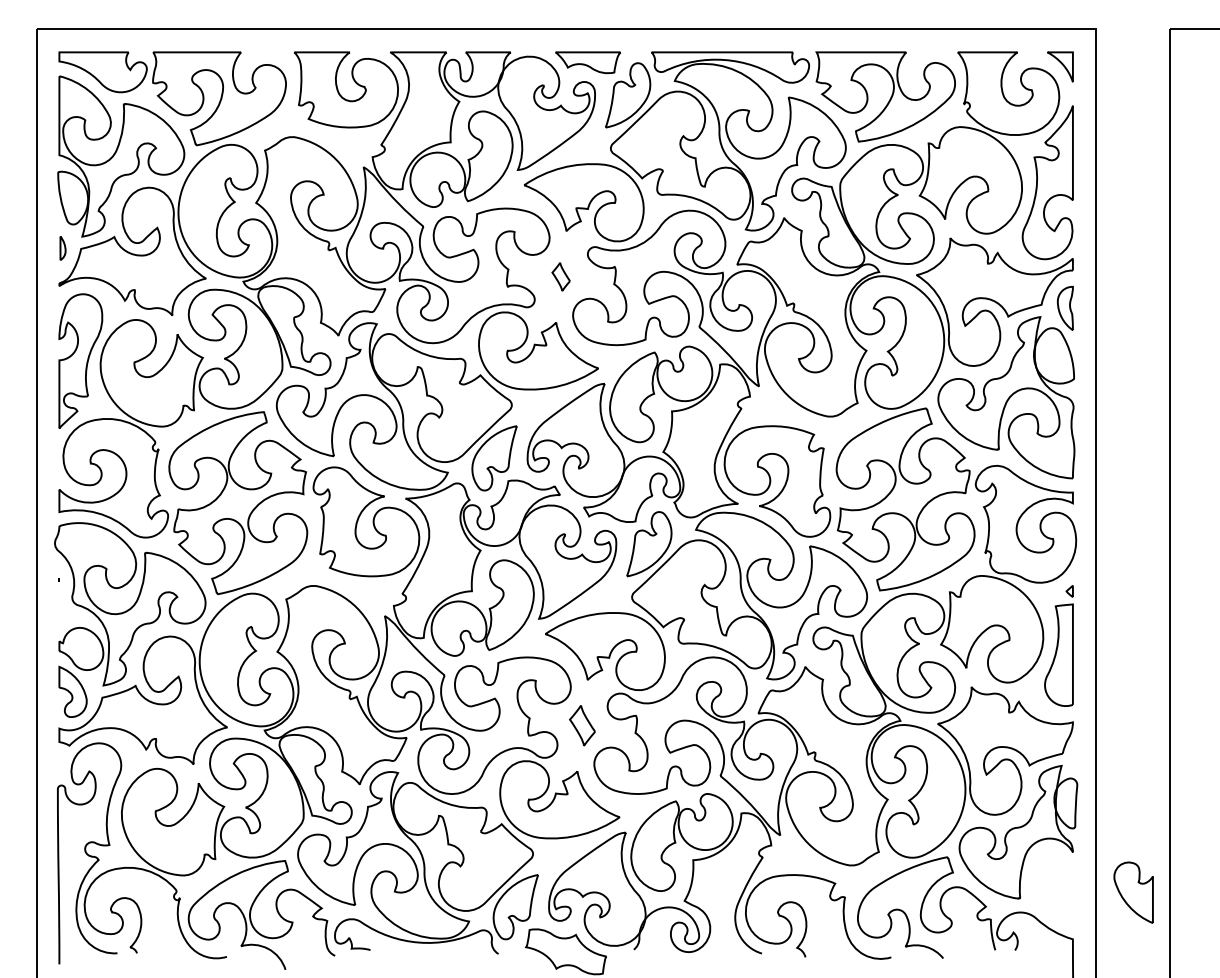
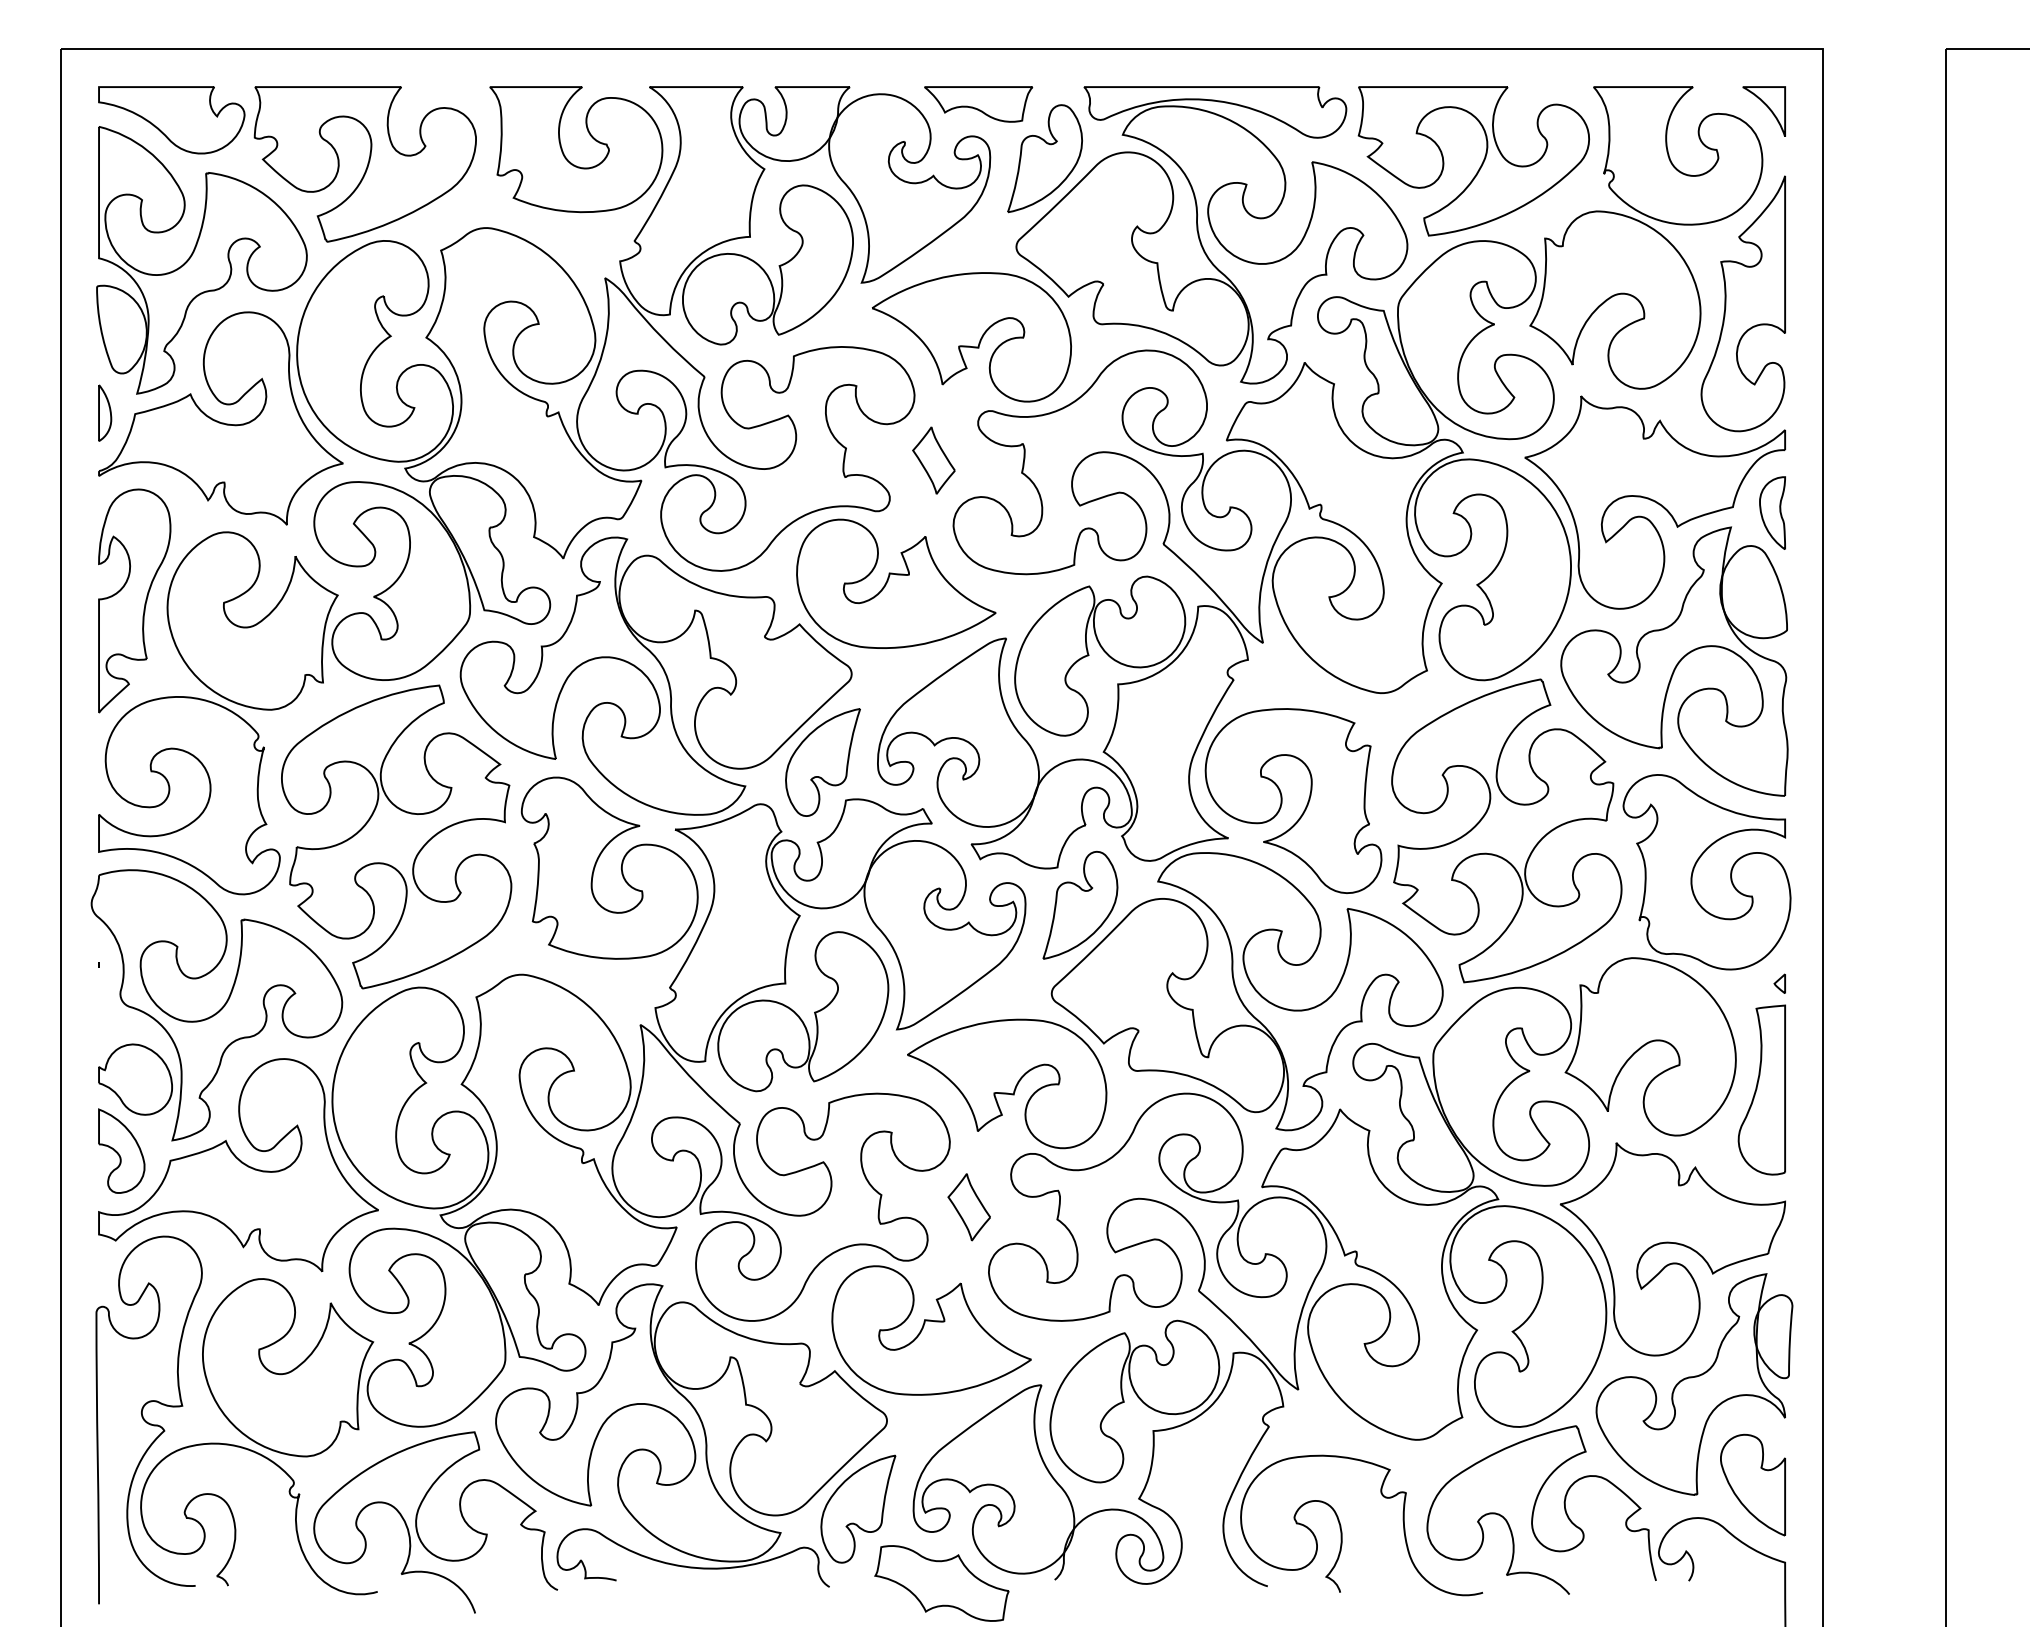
part: (62, 248) -> (104, 413), size x1.43
part: (560, 276) -> (932, 459), size x1.43
part: (1133, 892) -> (1752, 1484), moved

